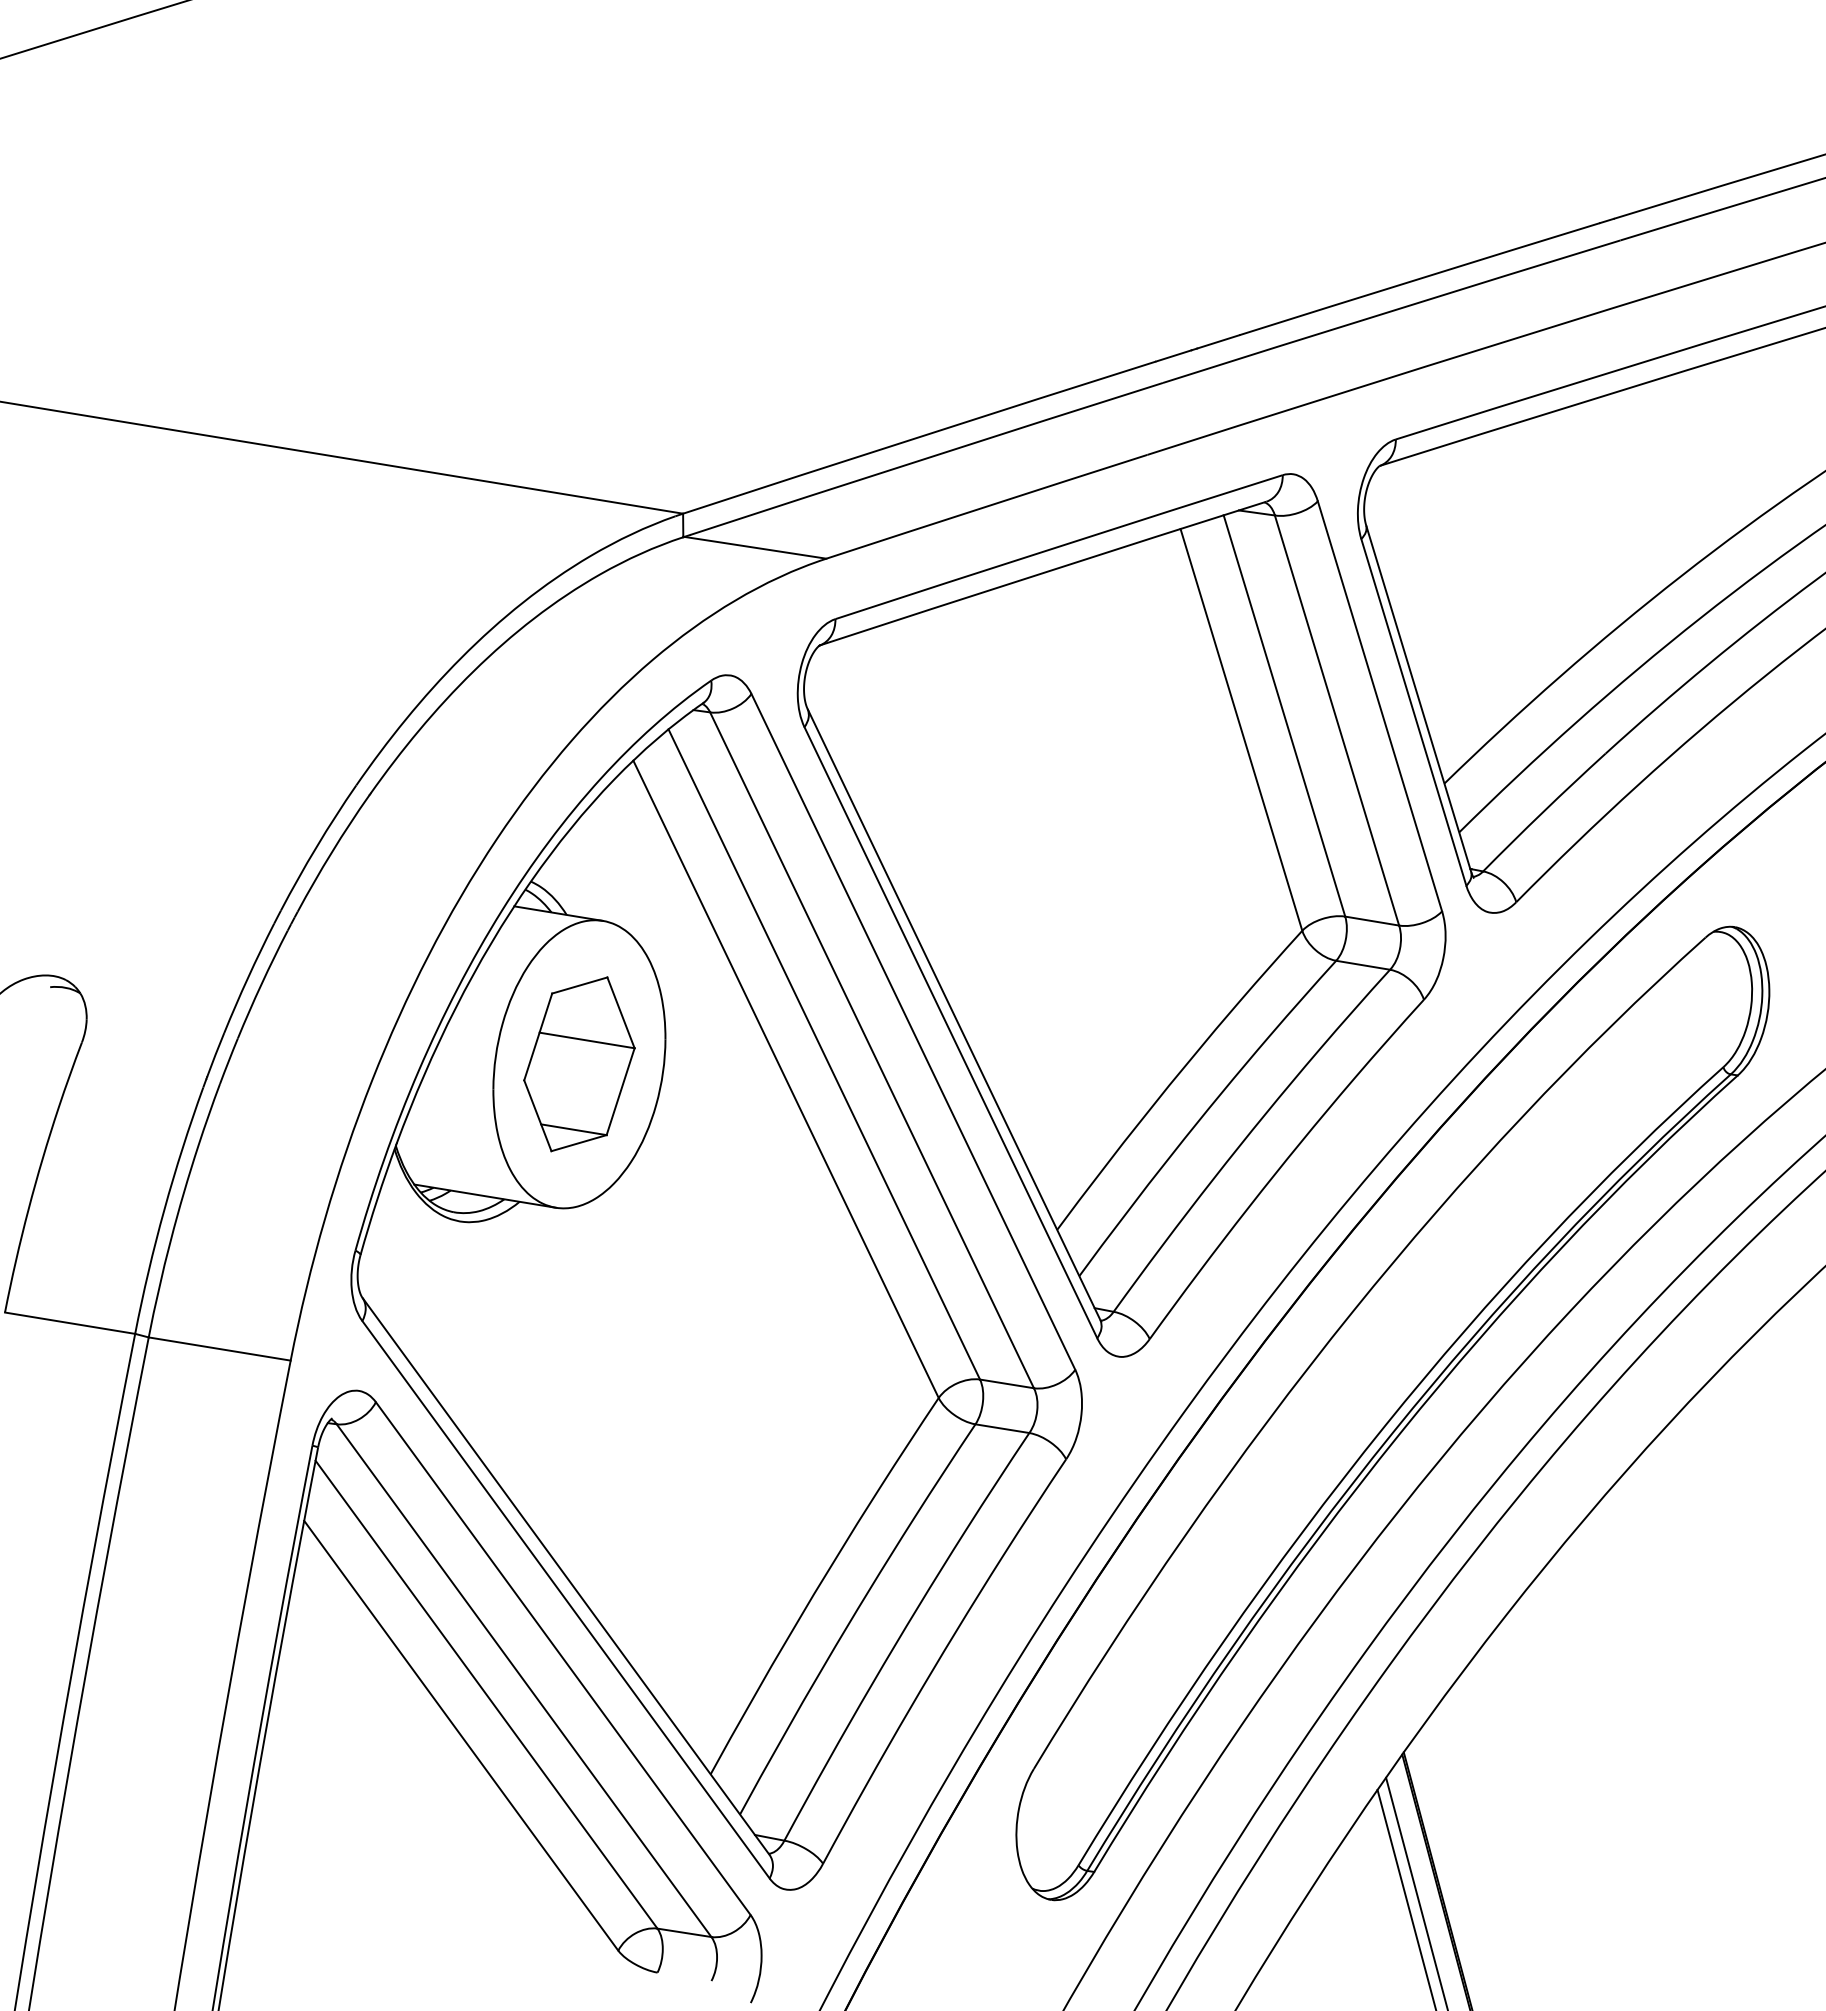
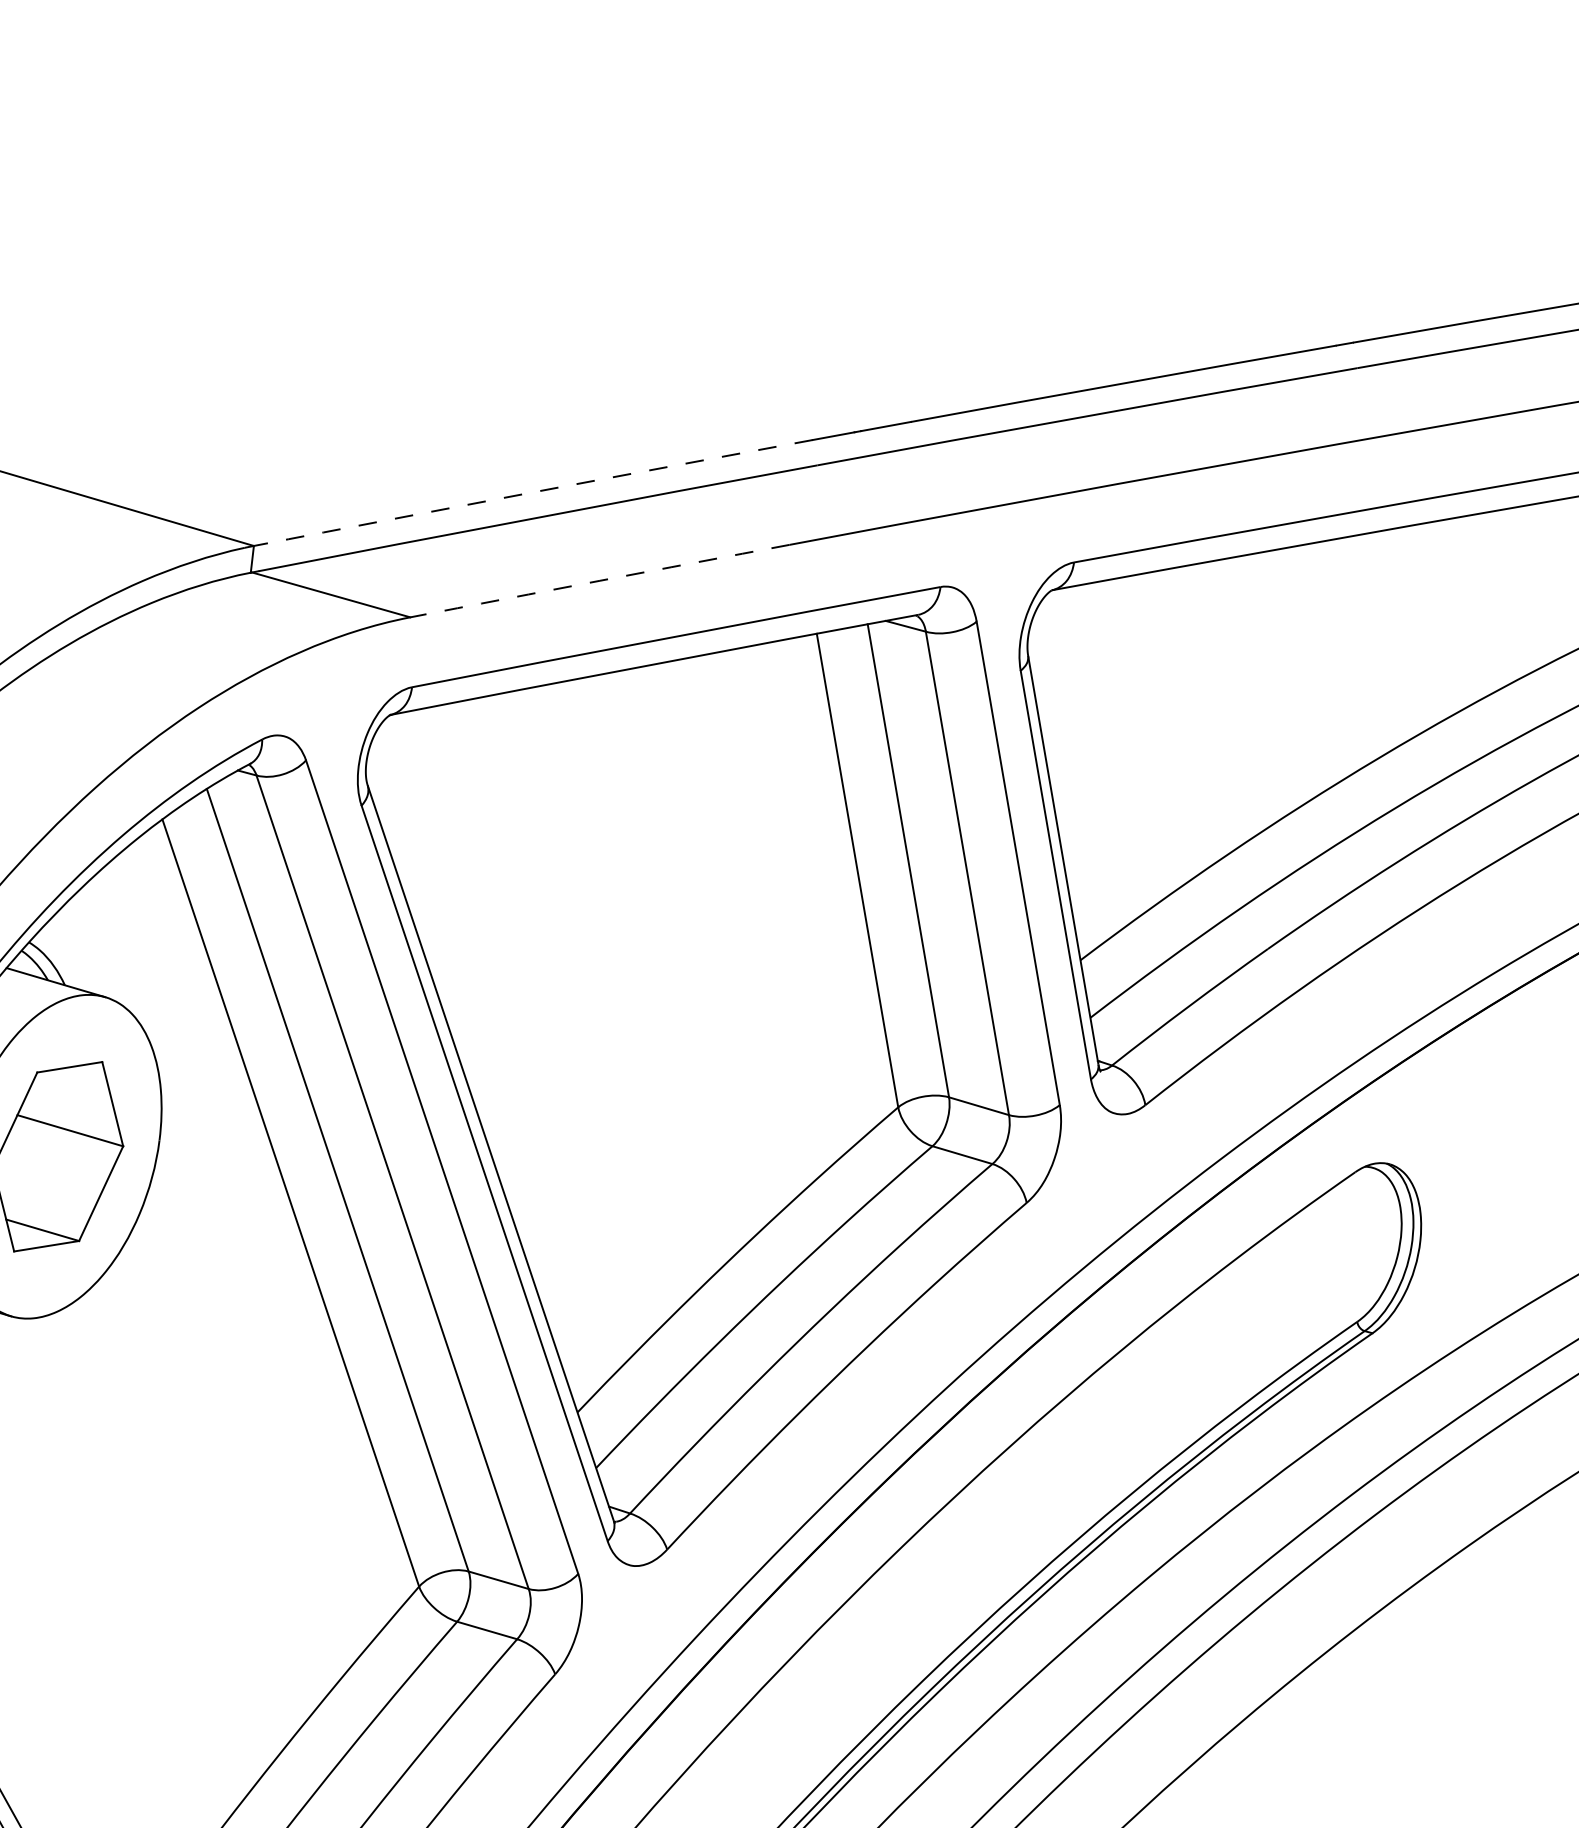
arc: (919, 437) -> (533, 492), solid -> dashed
arc: (986, 506) -> (599, 580), solid -> dashed

